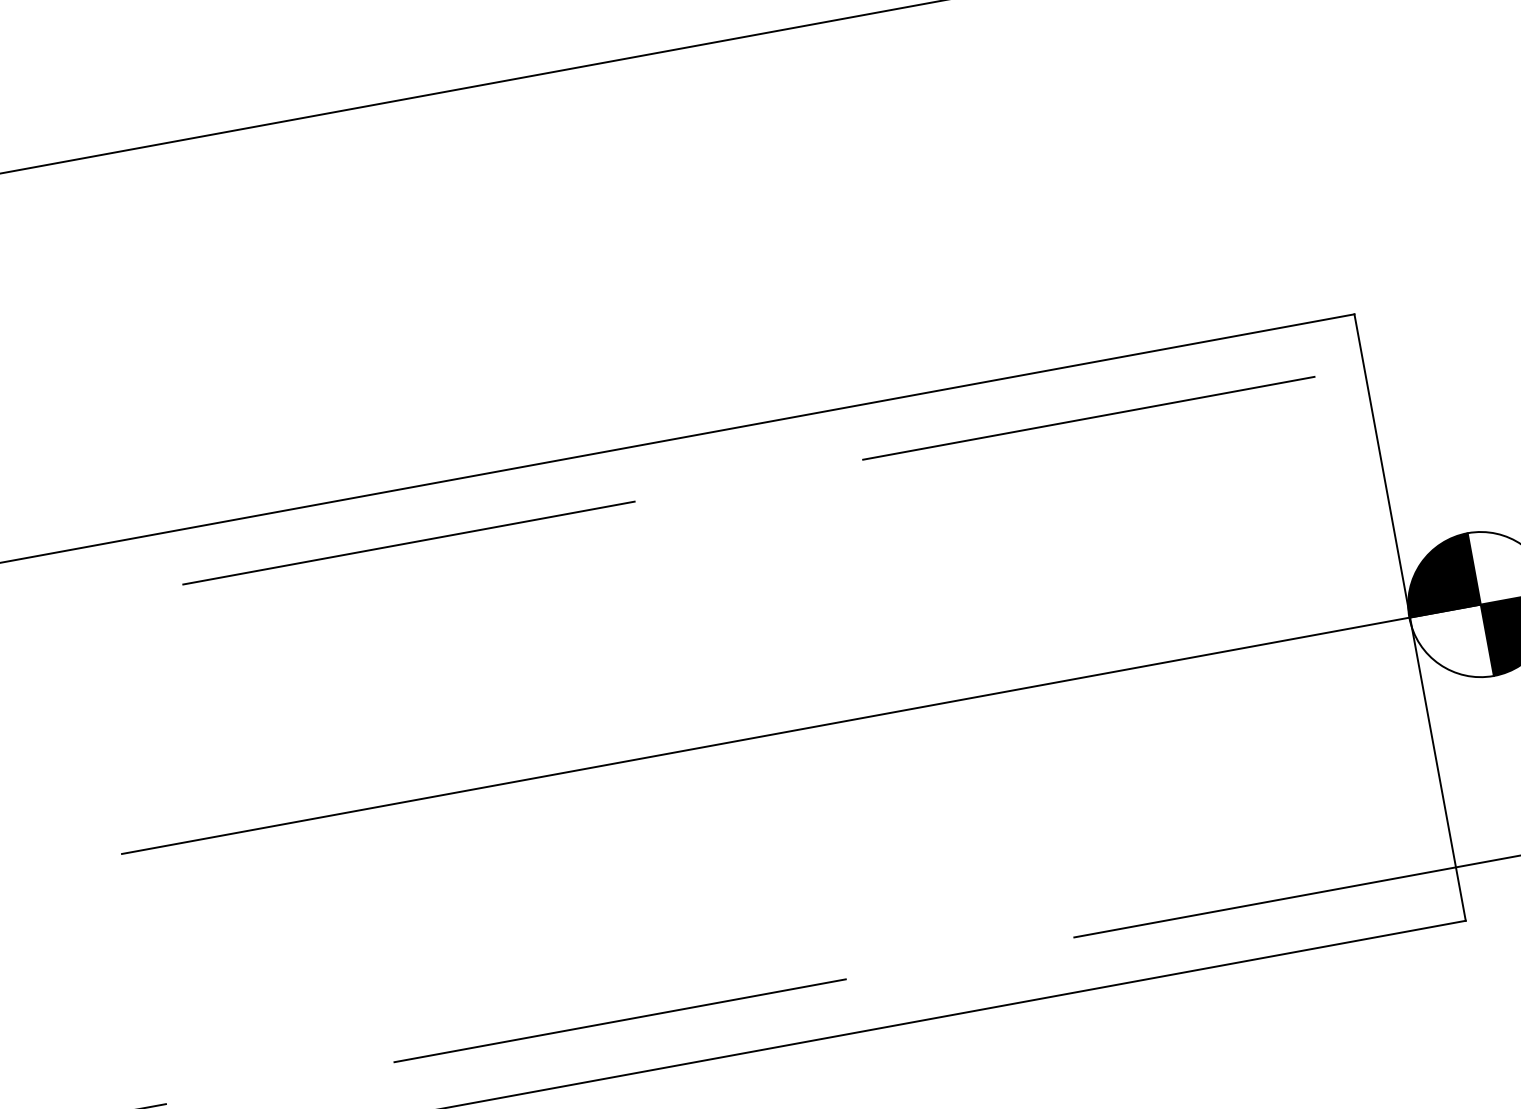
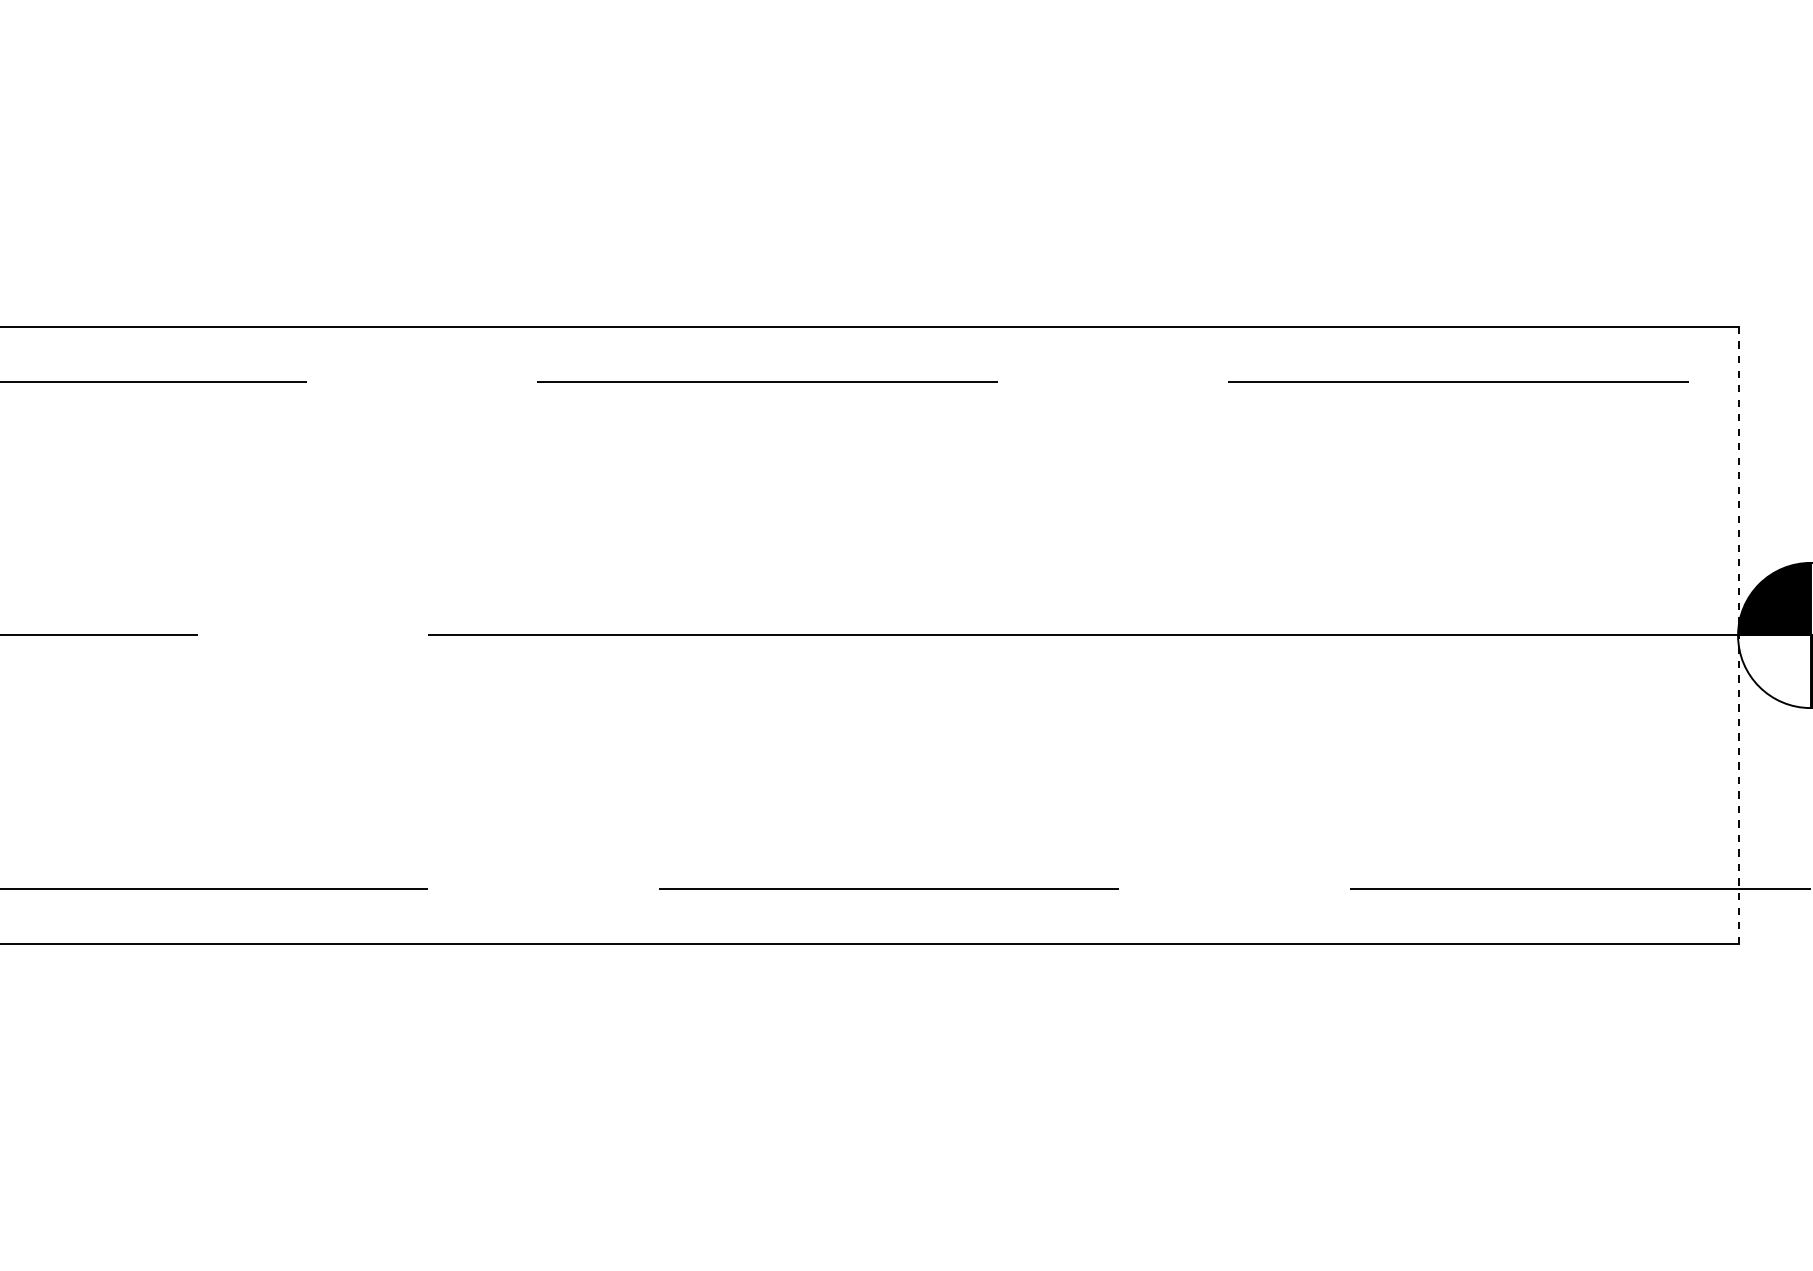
line: (1409, 617) -> (1738, 635), solid -> dashed

